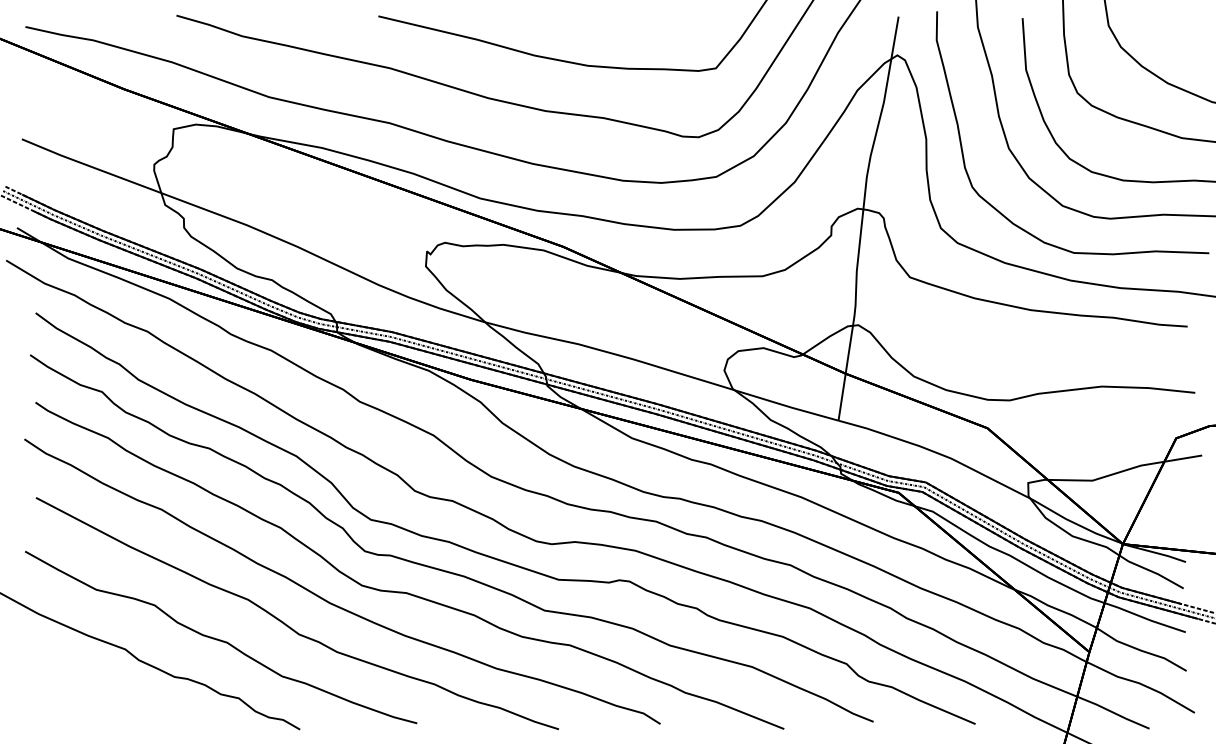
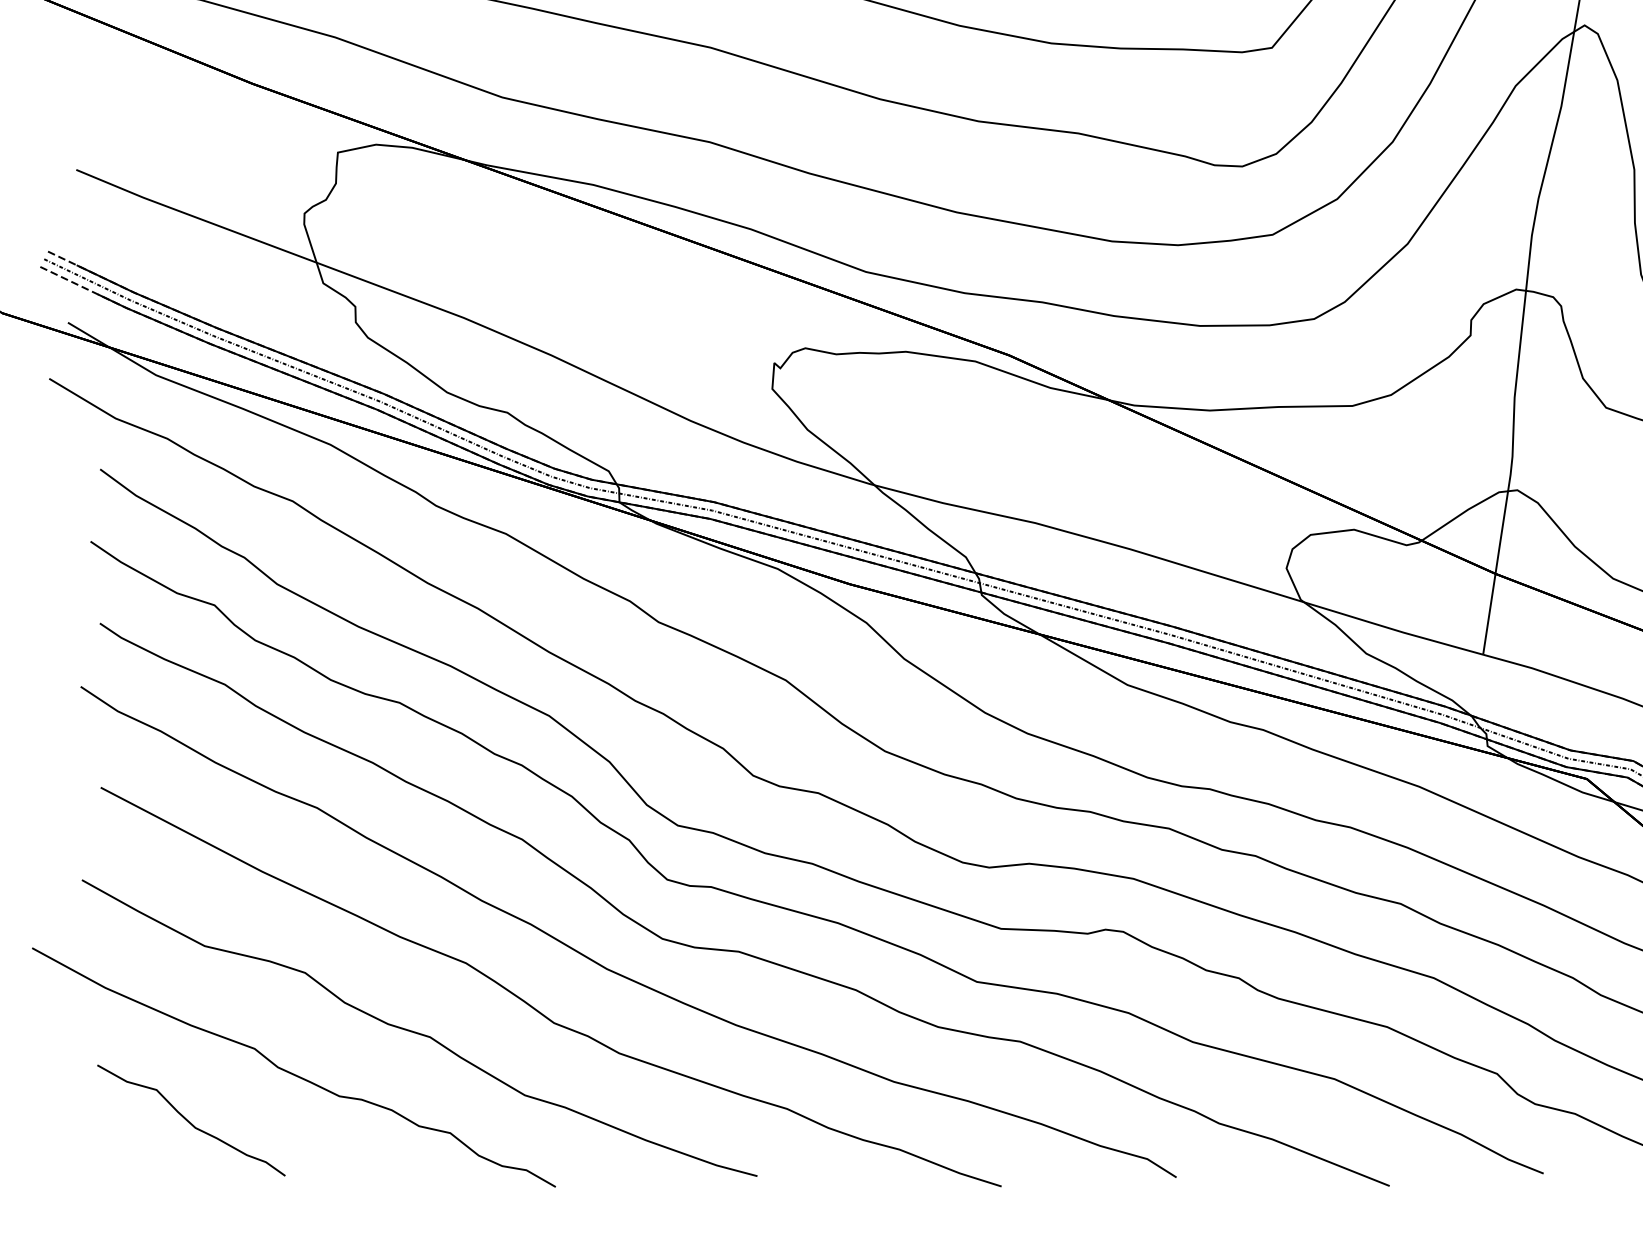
part: (88, 690) -> (191, 1119), added

